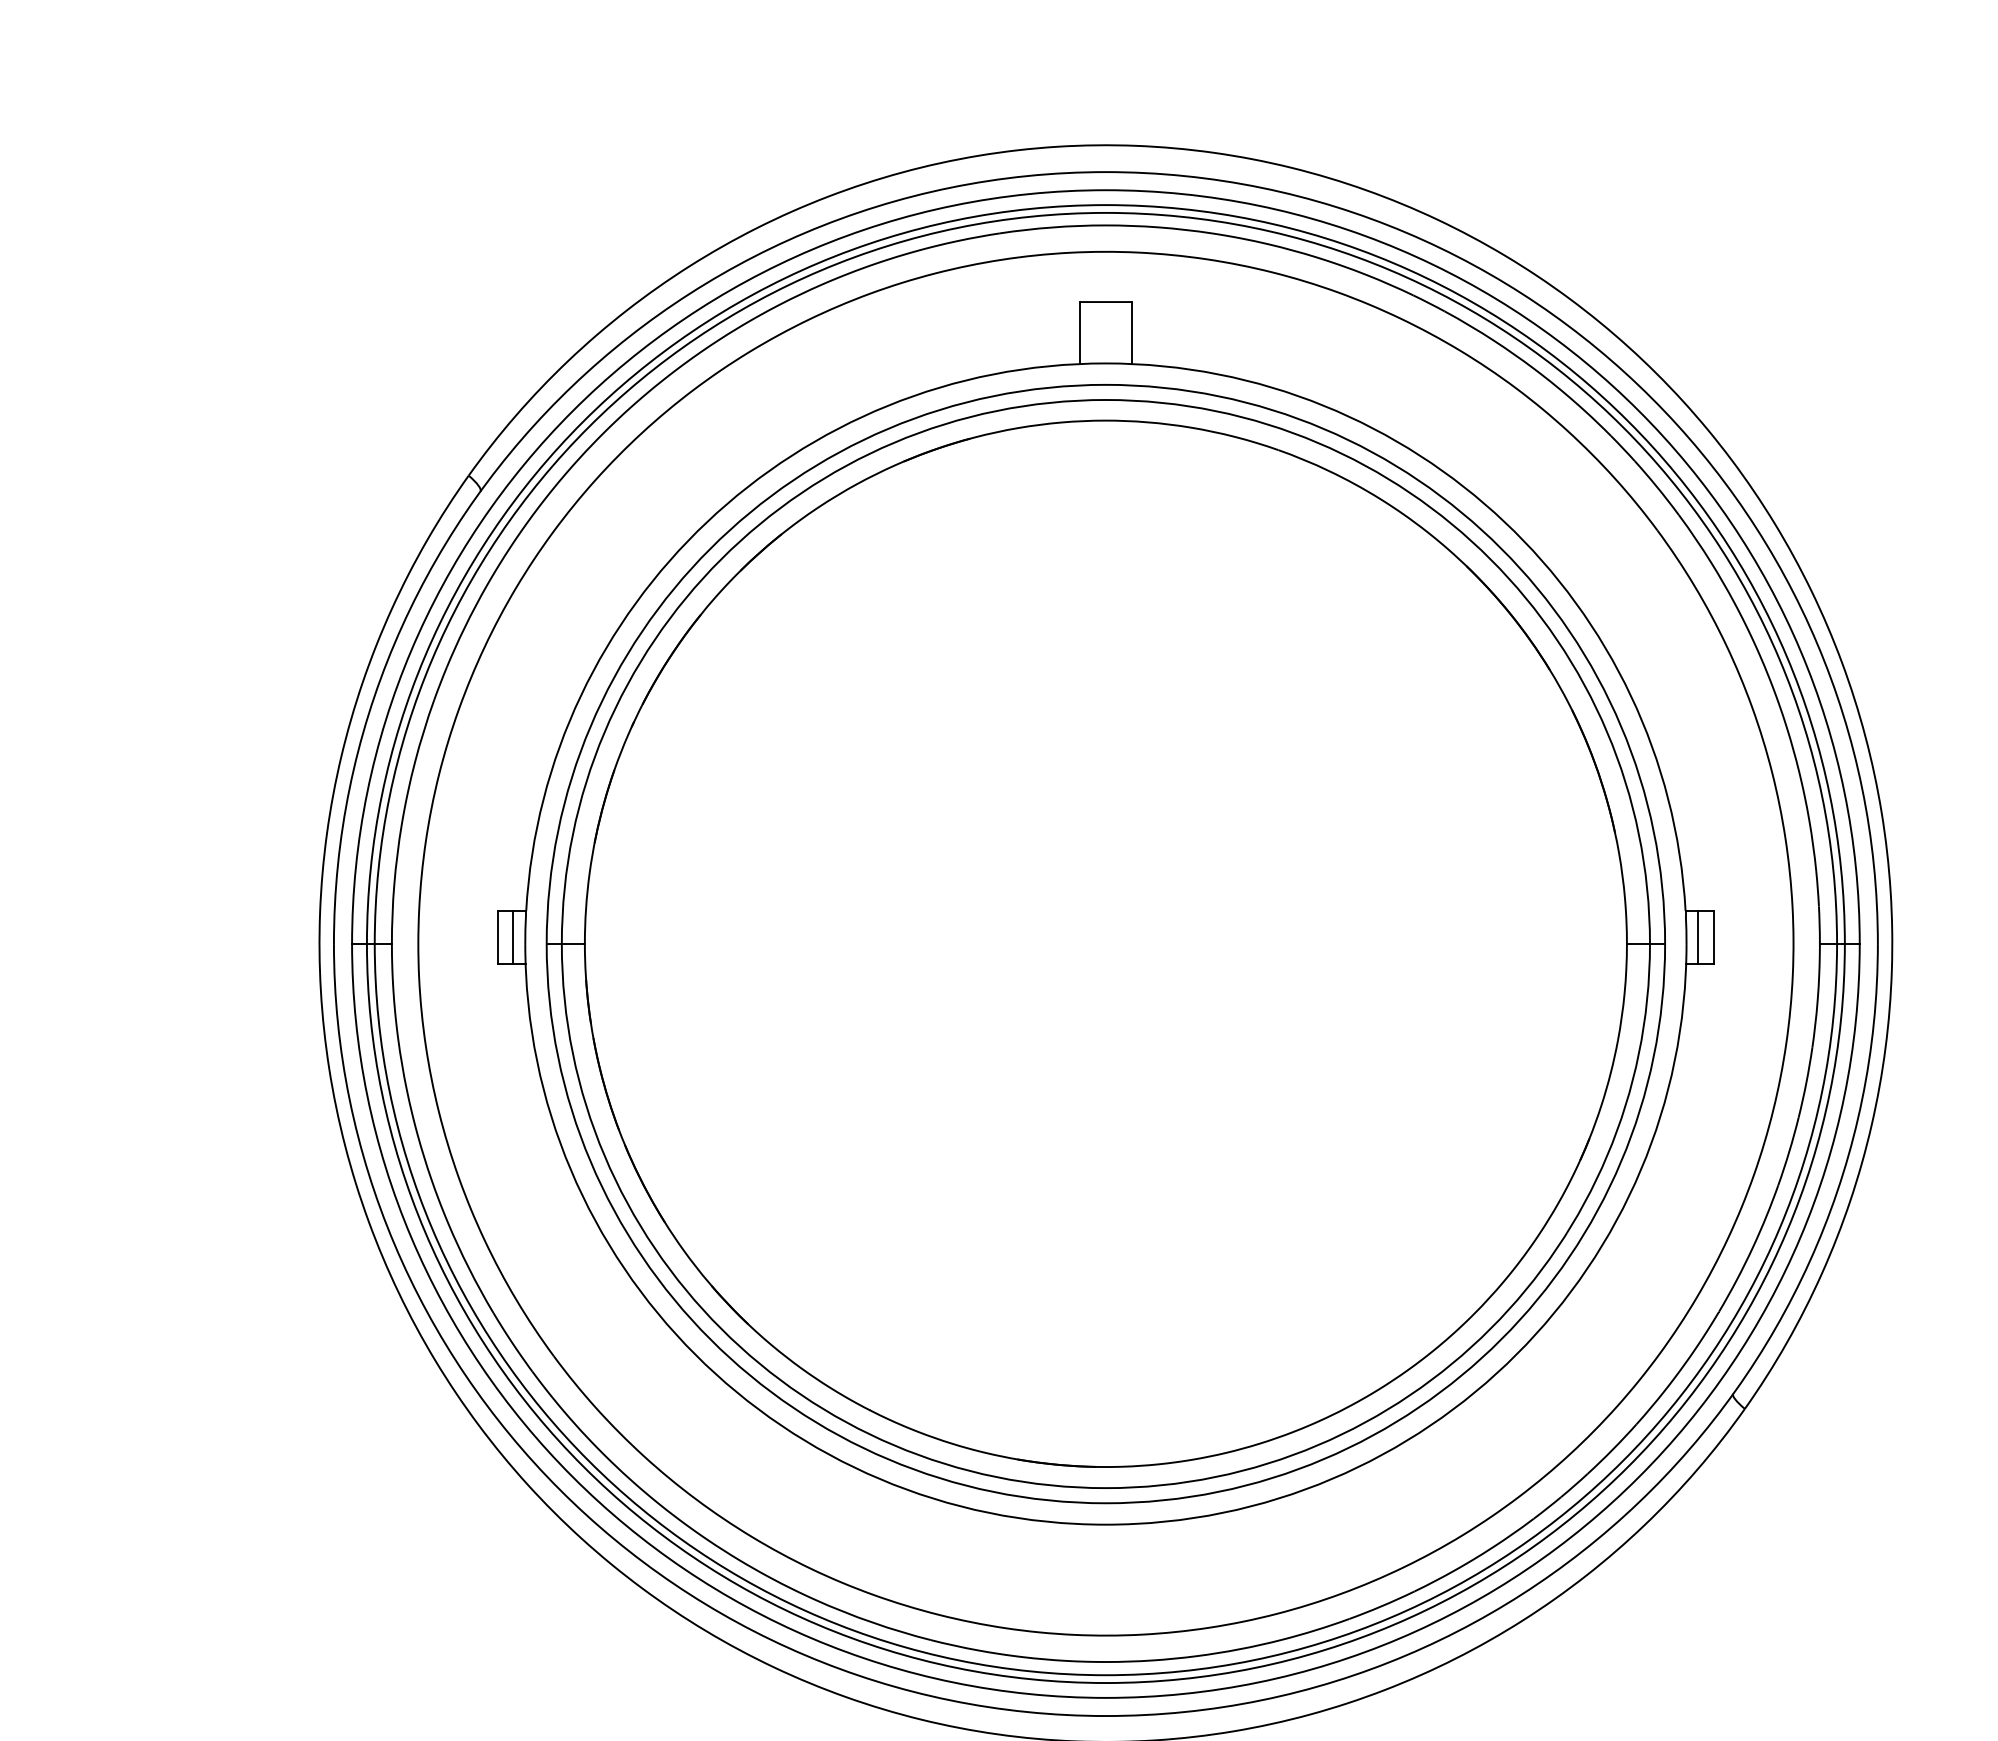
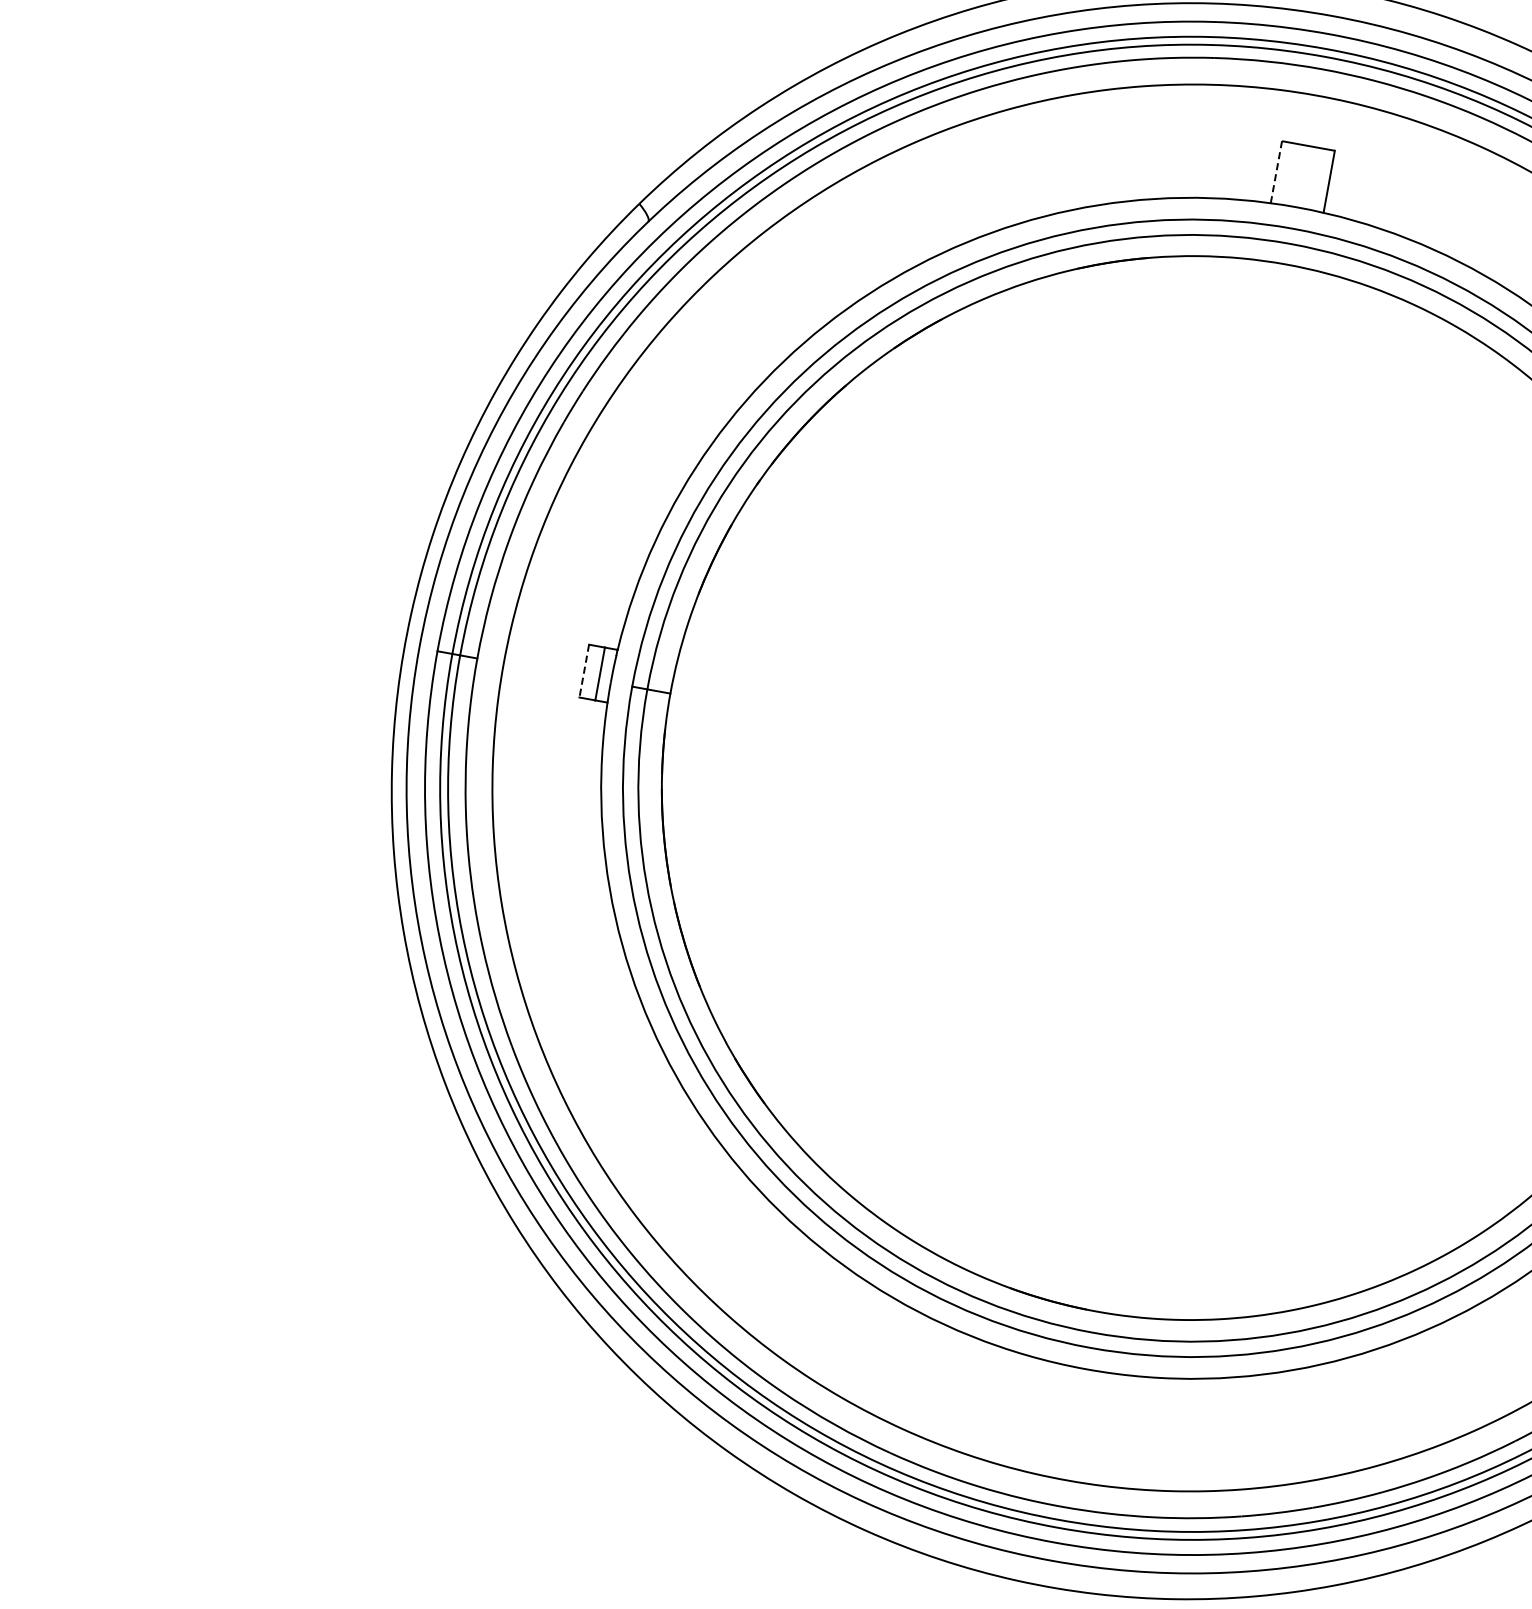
line: (1079, 333) -> (1276, 172), solid -> dashed
line: (497, 937) -> (584, 671), solid -> dashed

